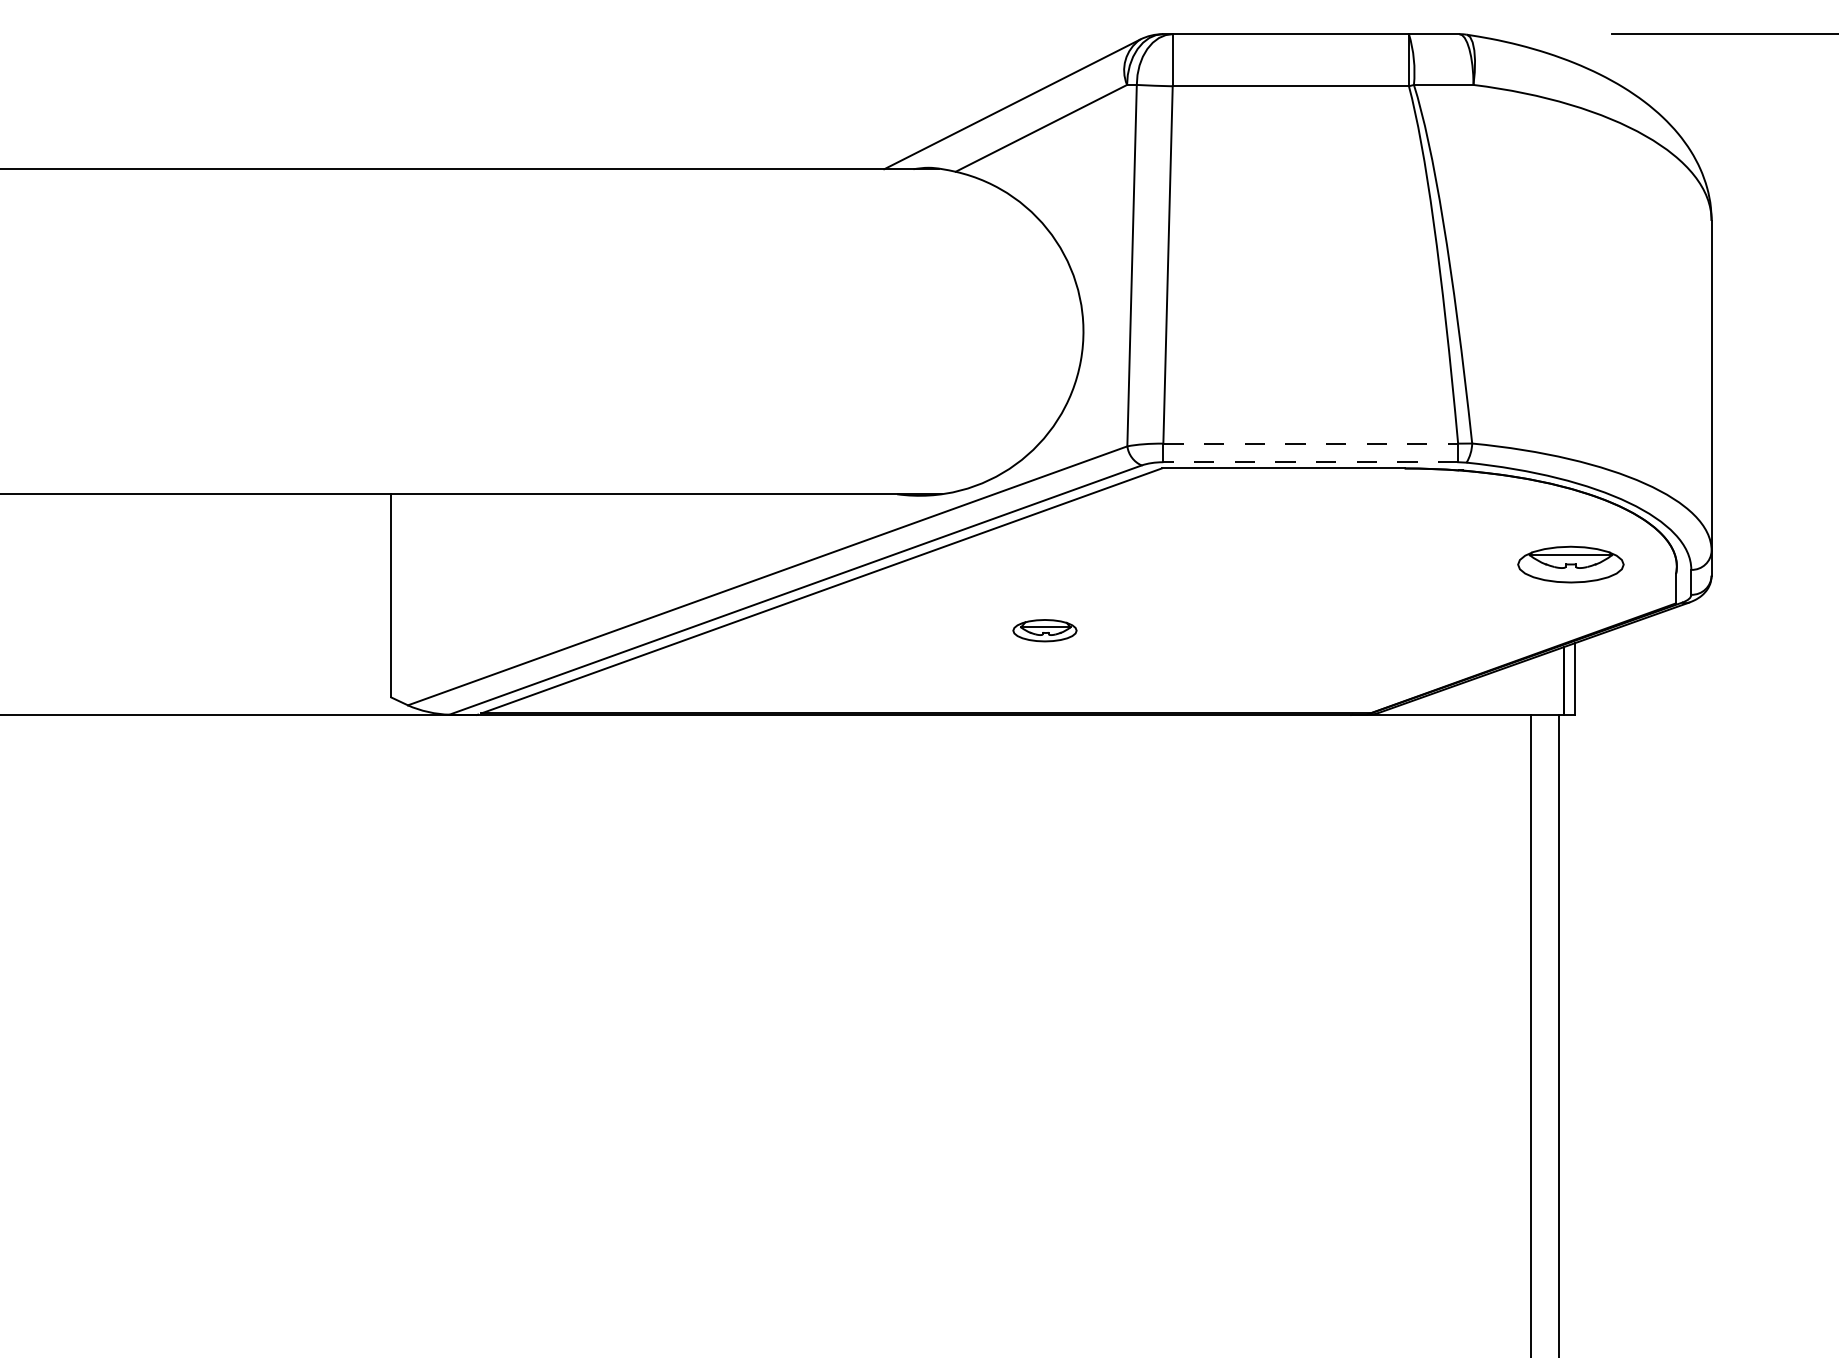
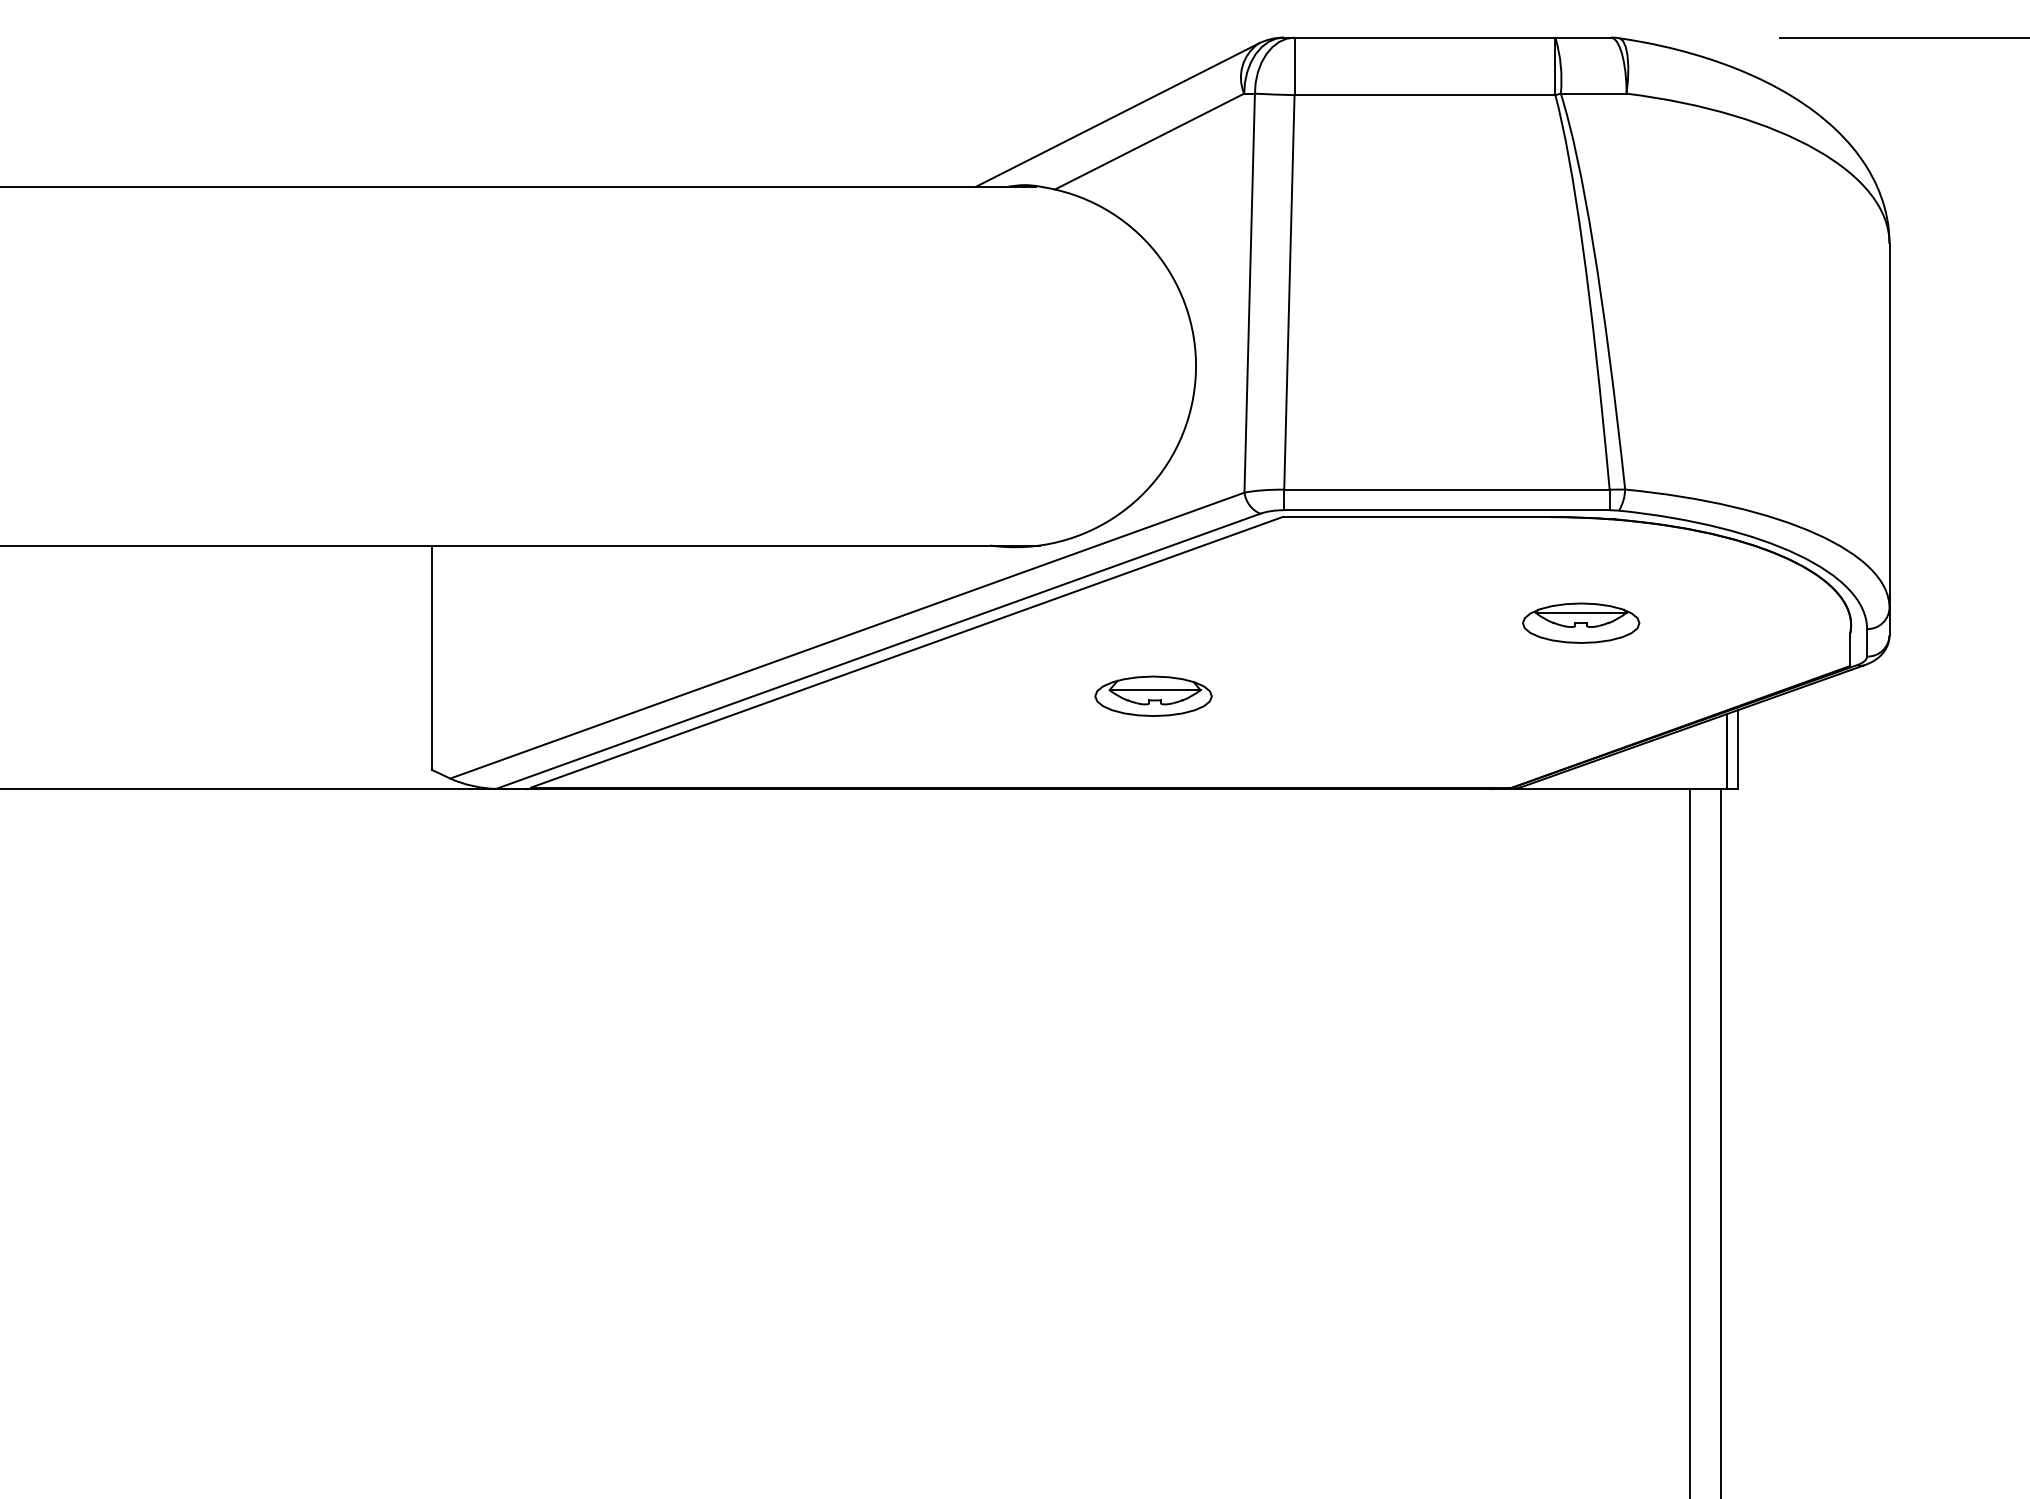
line: (1310, 443) -> (1446, 489), dashed -> solid
line: (1310, 462) -> (1446, 510), dashed -> solid
part: (1571, 563) -> (1581, 622), moved
part: (1044, 630) -> (1153, 695), size x1.67

